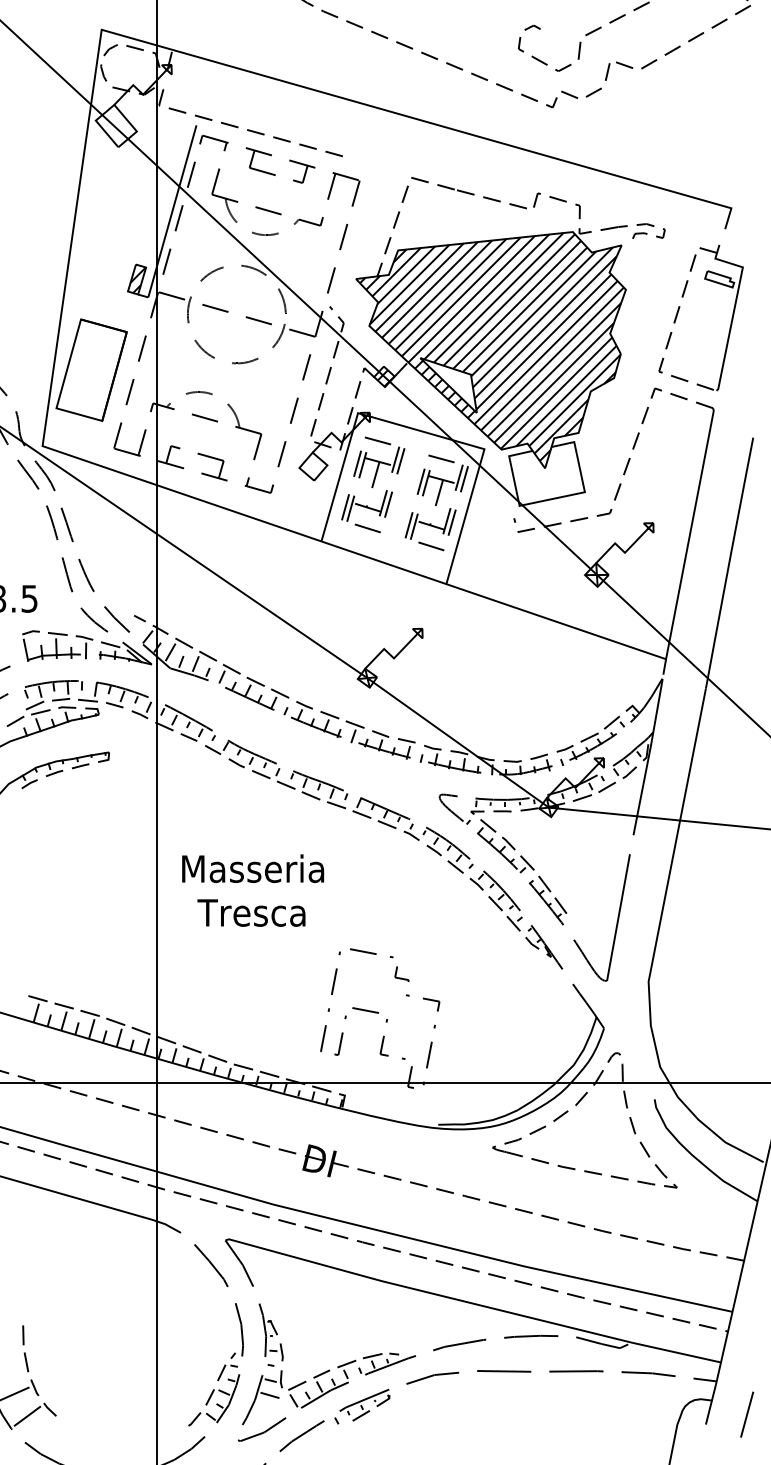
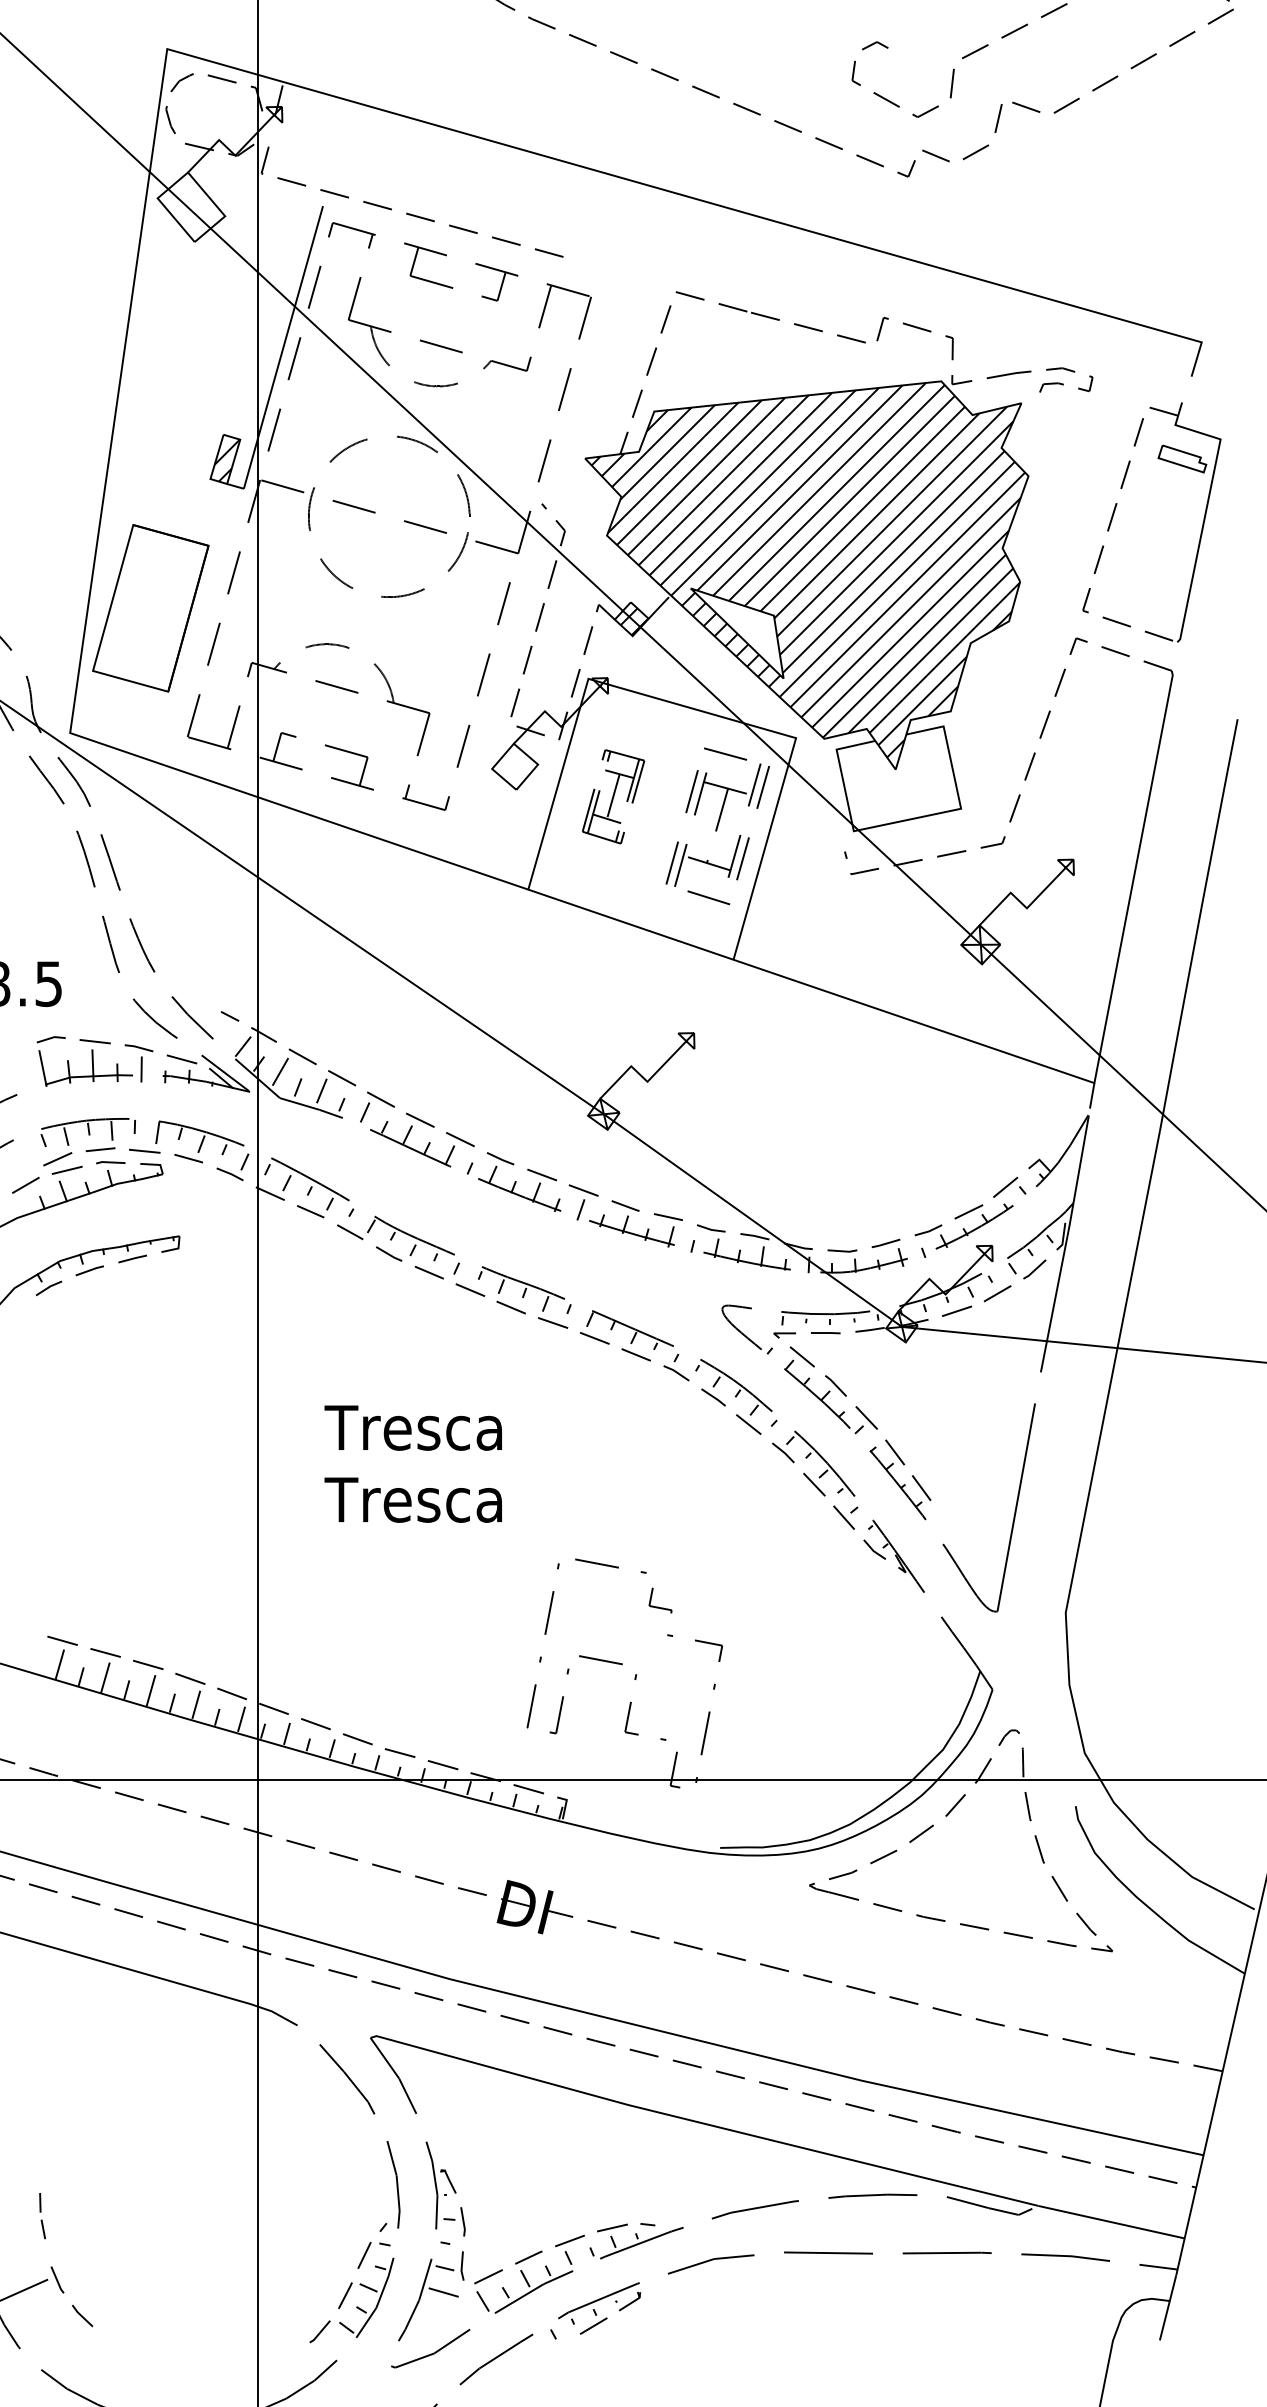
part: (373, 484) -> (613, 796), size x0.6
text: (253, 868) -> (416, 1426), Masseria -> Tresca
part: (25, 1348) -> (42, 2215), size x0.6
line: (747, 1414) -> (1228, 2323), removed
line: (27, 1415) -> (45, 2325), removed

